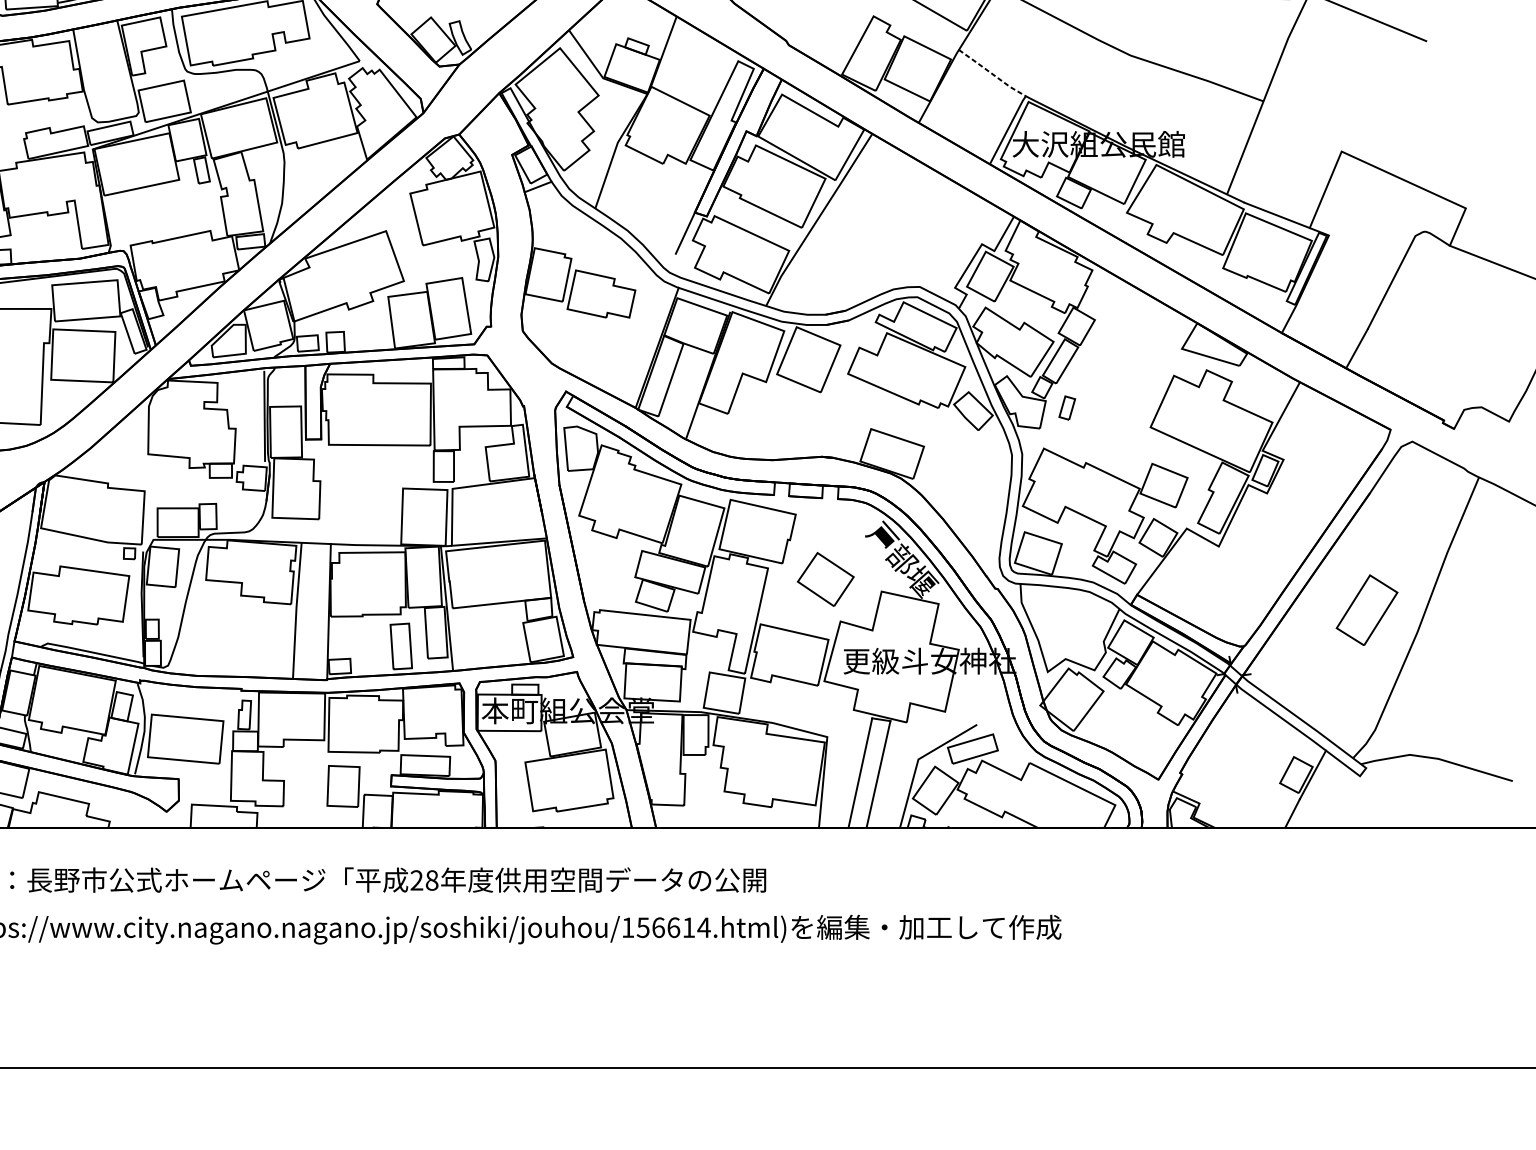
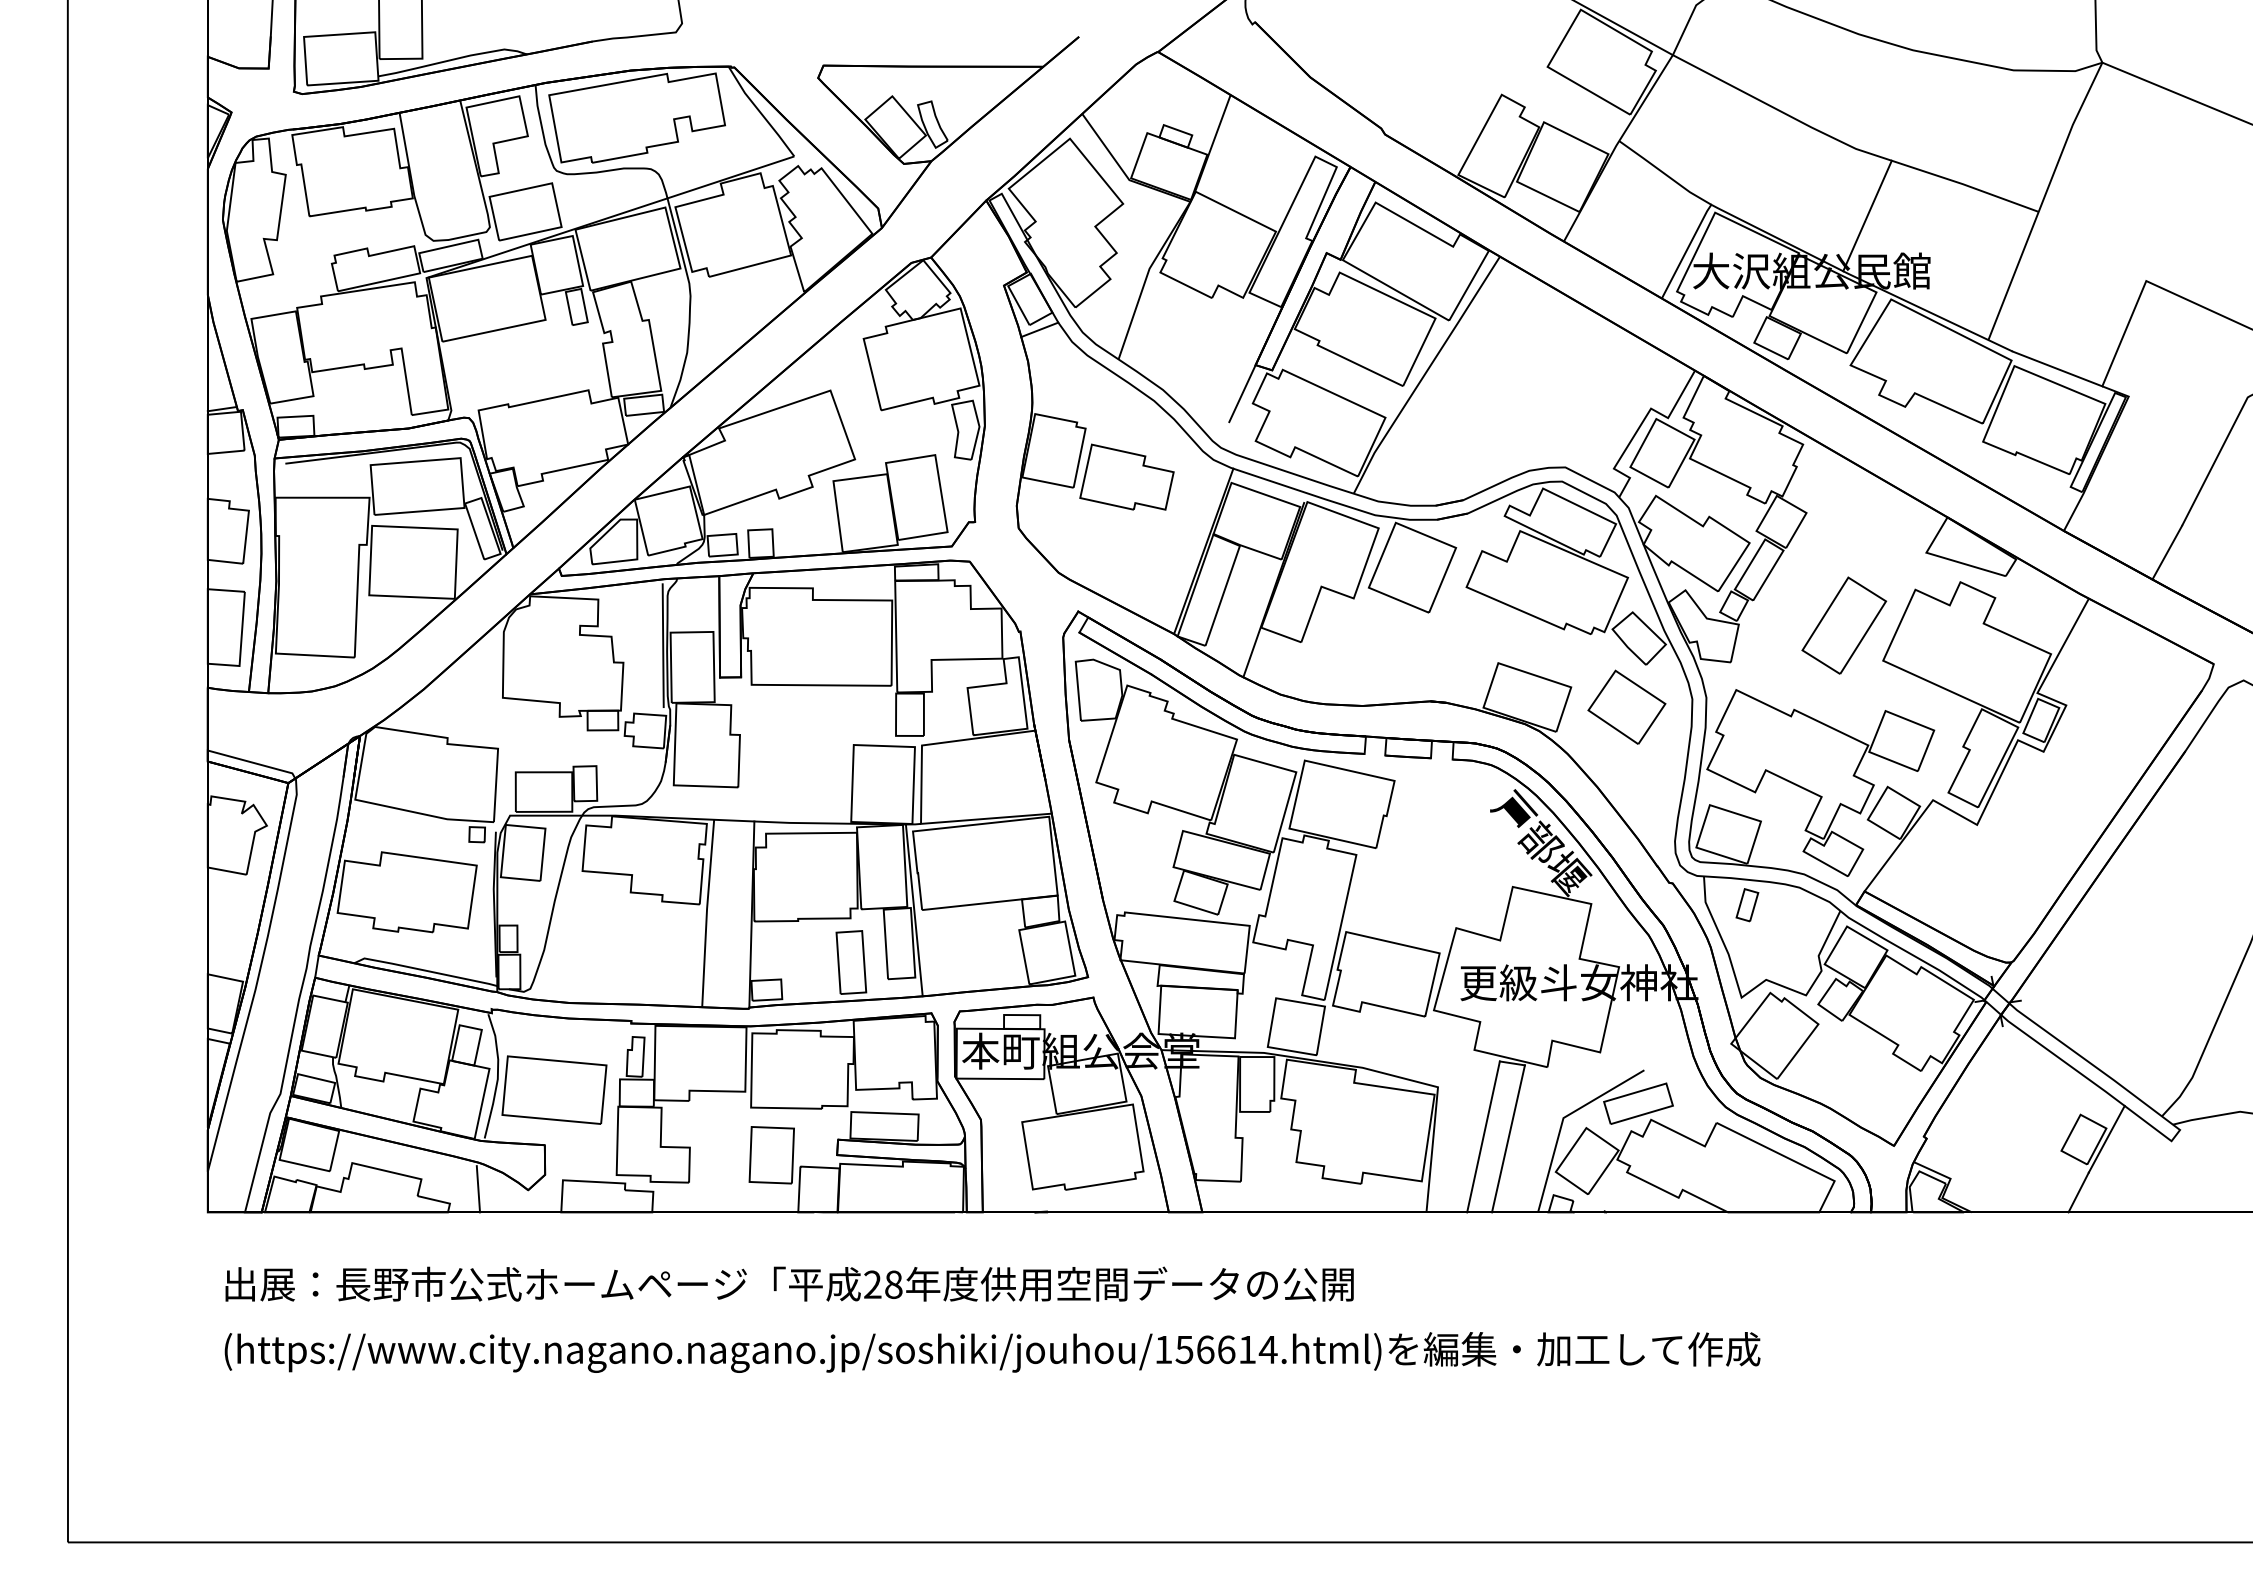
line: (991, 73) -> (1664, 173), dashed -> solid
line: (1139, 104) -> (1867, 215), added
part: (1067, 408) -> (1747, 905), moved
part: (825, 578) -> (1626, 706), moved
part: (1367, 610) -> (1844, 625), moved
line: (130, 811) -> (478, 1189), added

